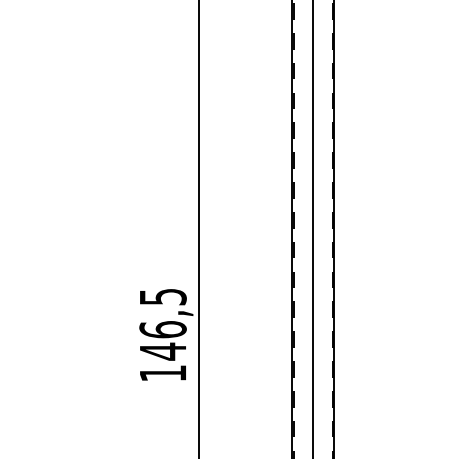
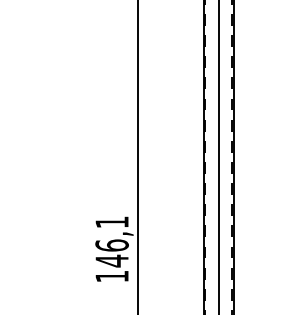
text: (163, 297) -> (112, 222), 146,5 -> 146,1

